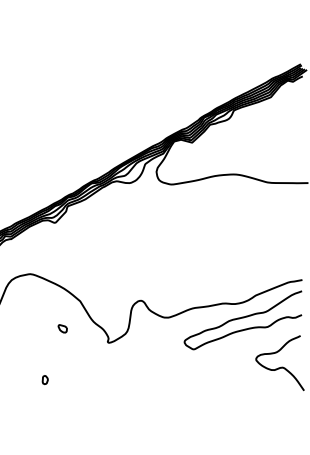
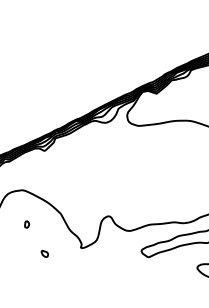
part: (62, 328) -> (44, 253), moved
part: (44, 379) -> (26, 224), moved

